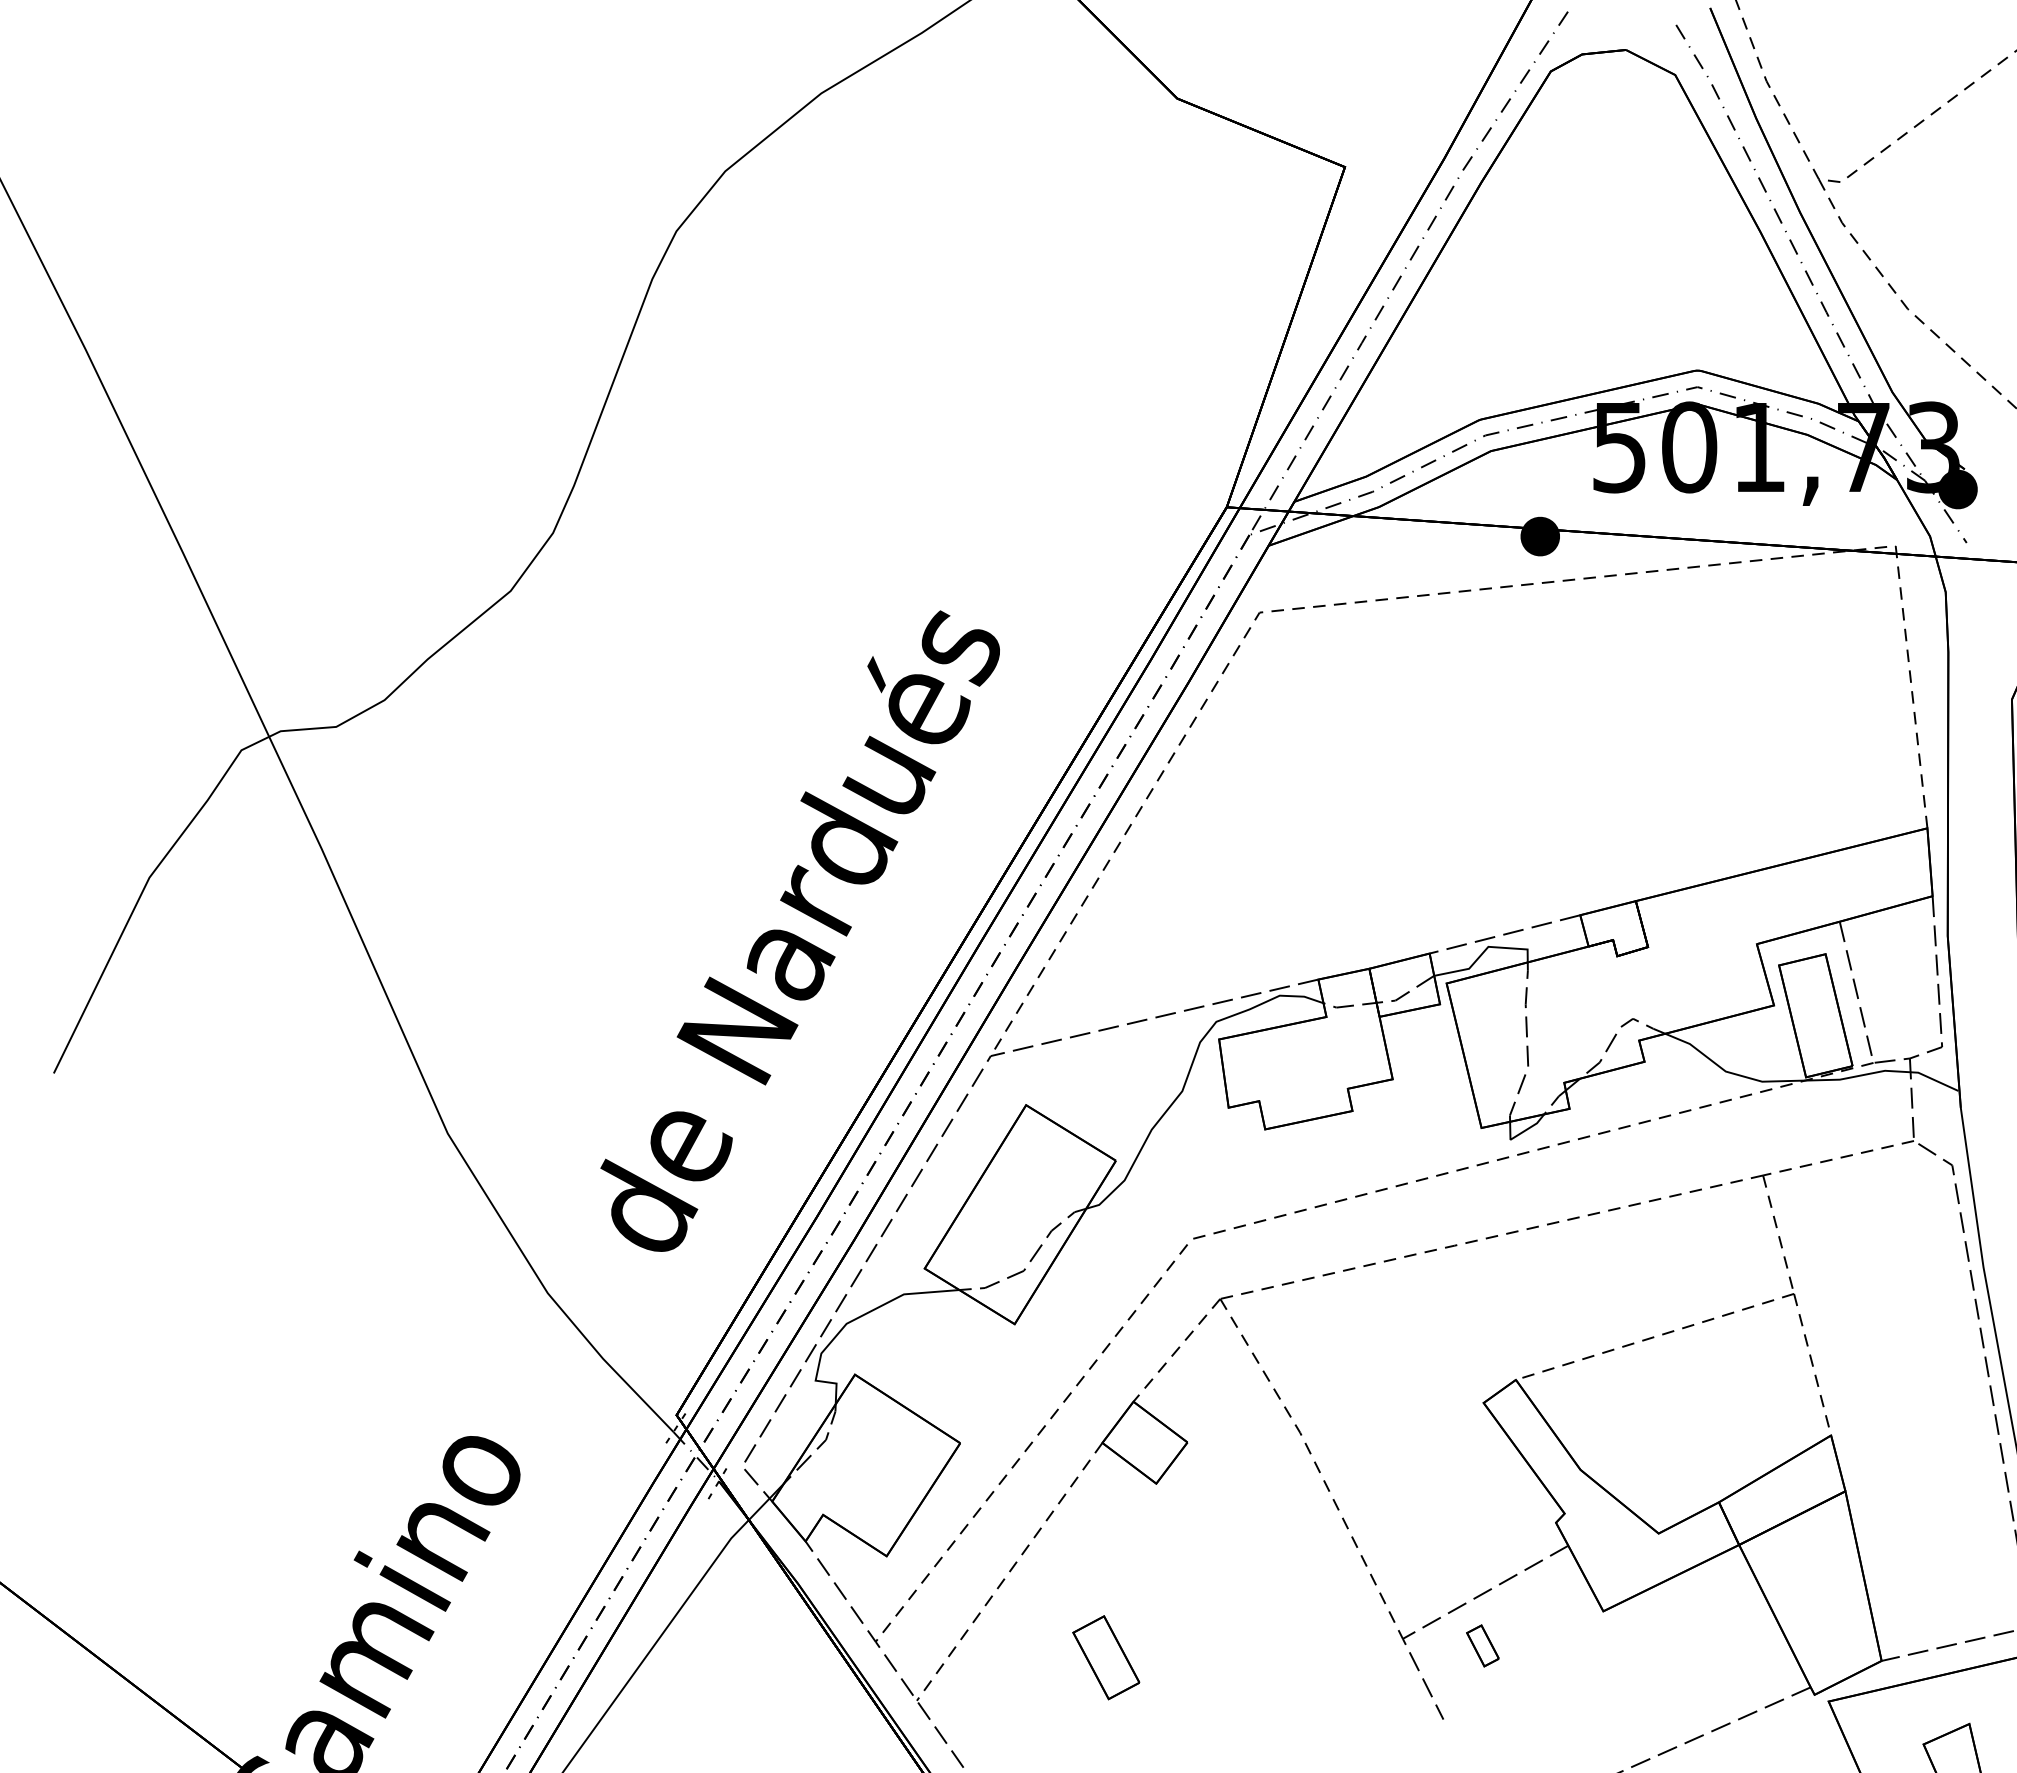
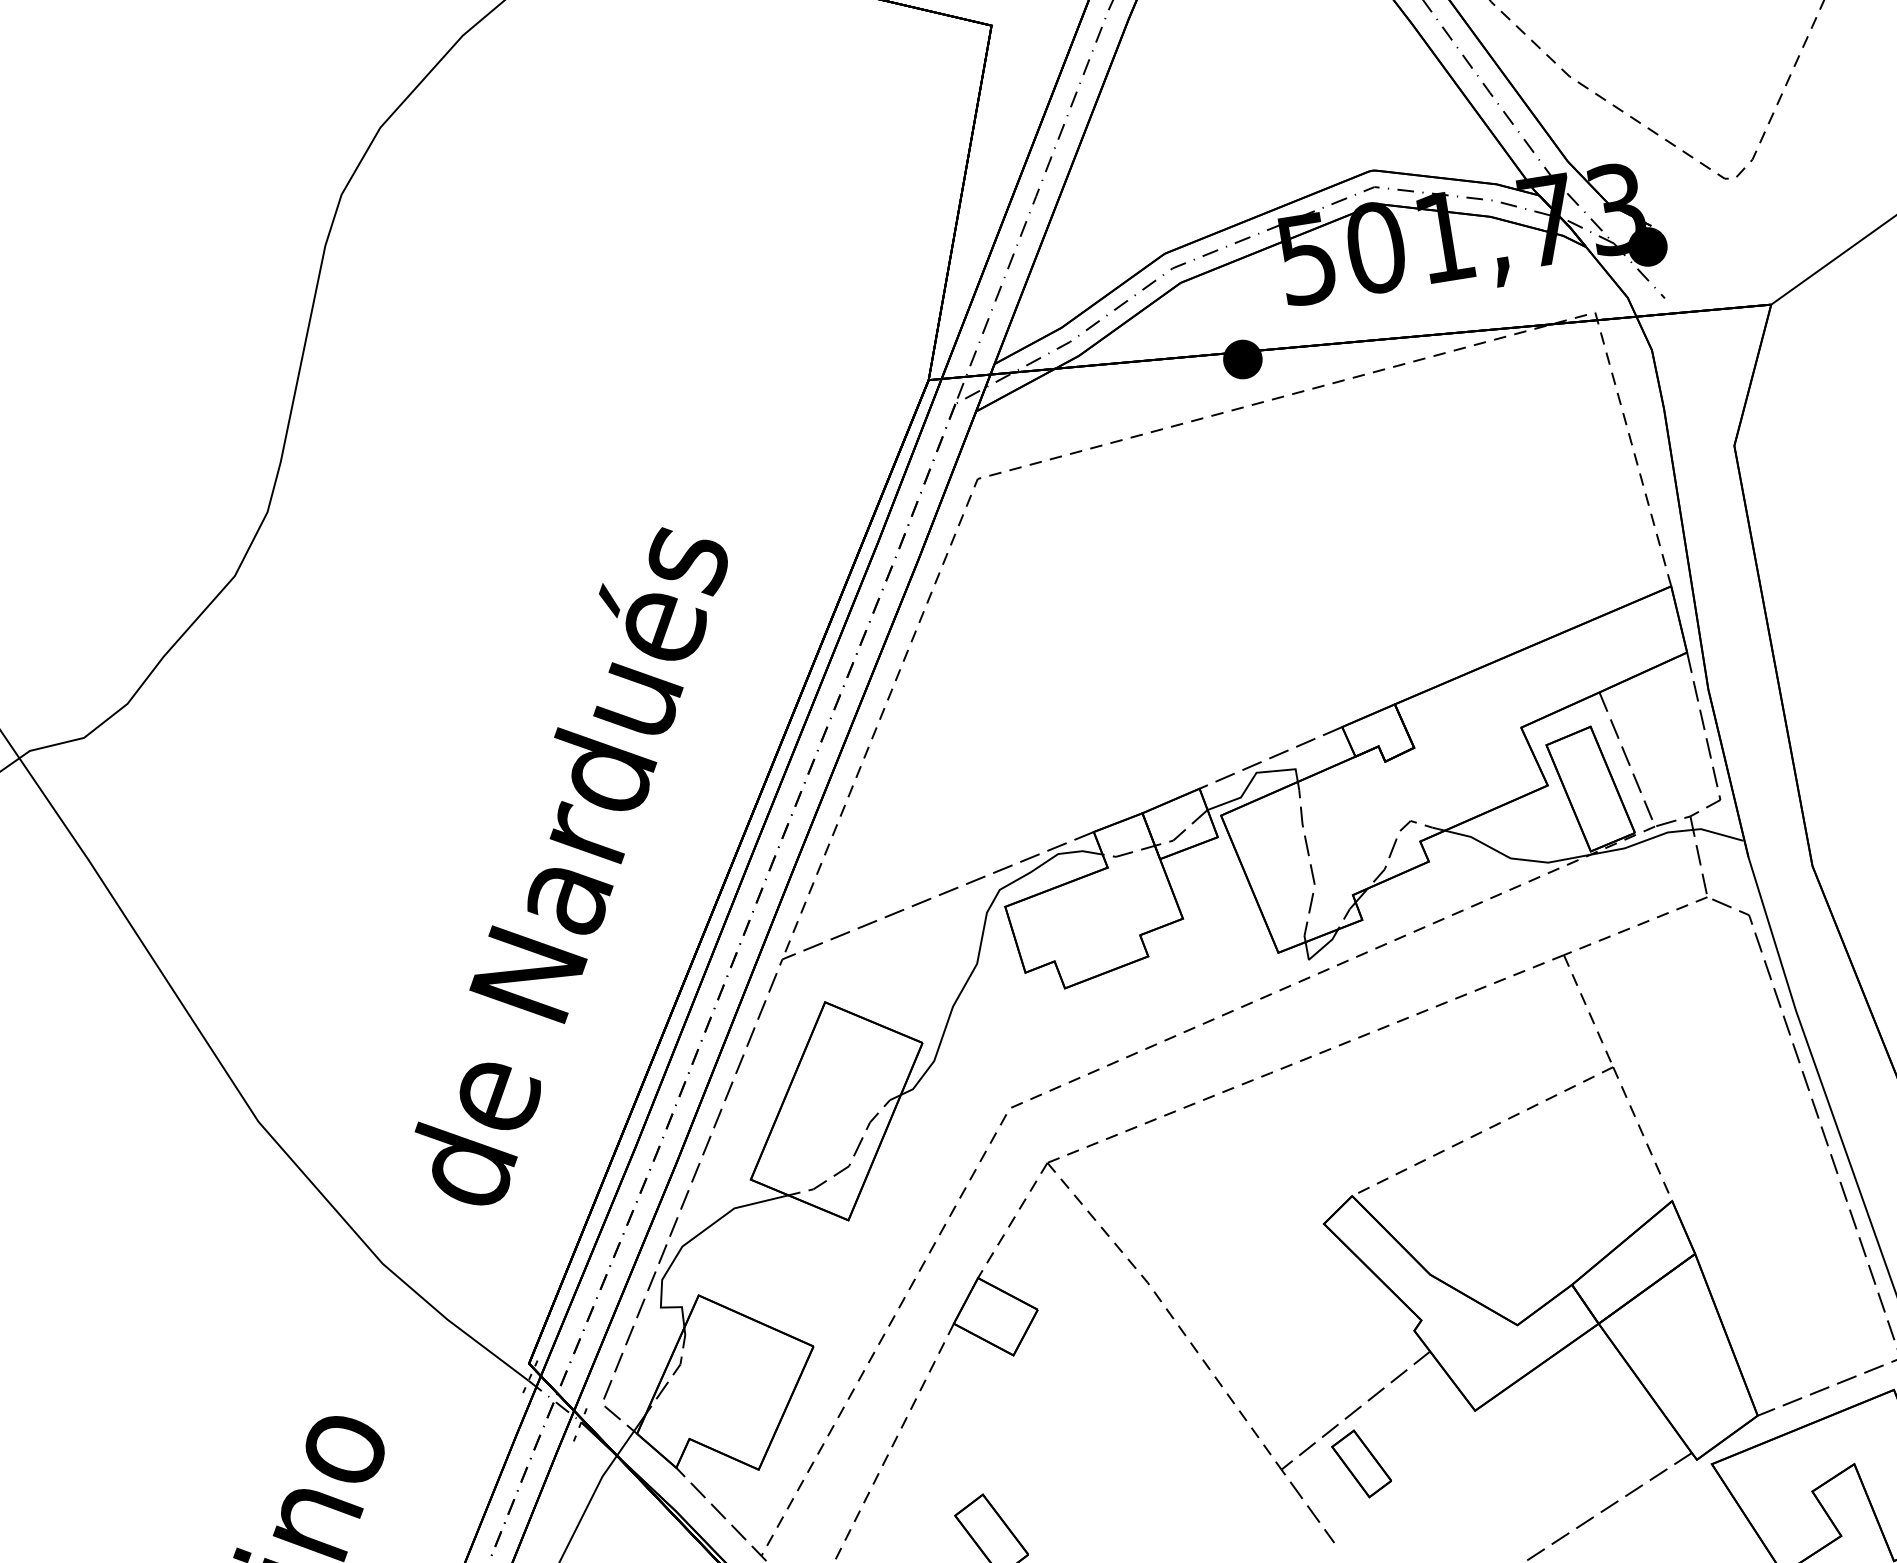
part: (1482, 1645) -> (1361, 1463), size x1.67

